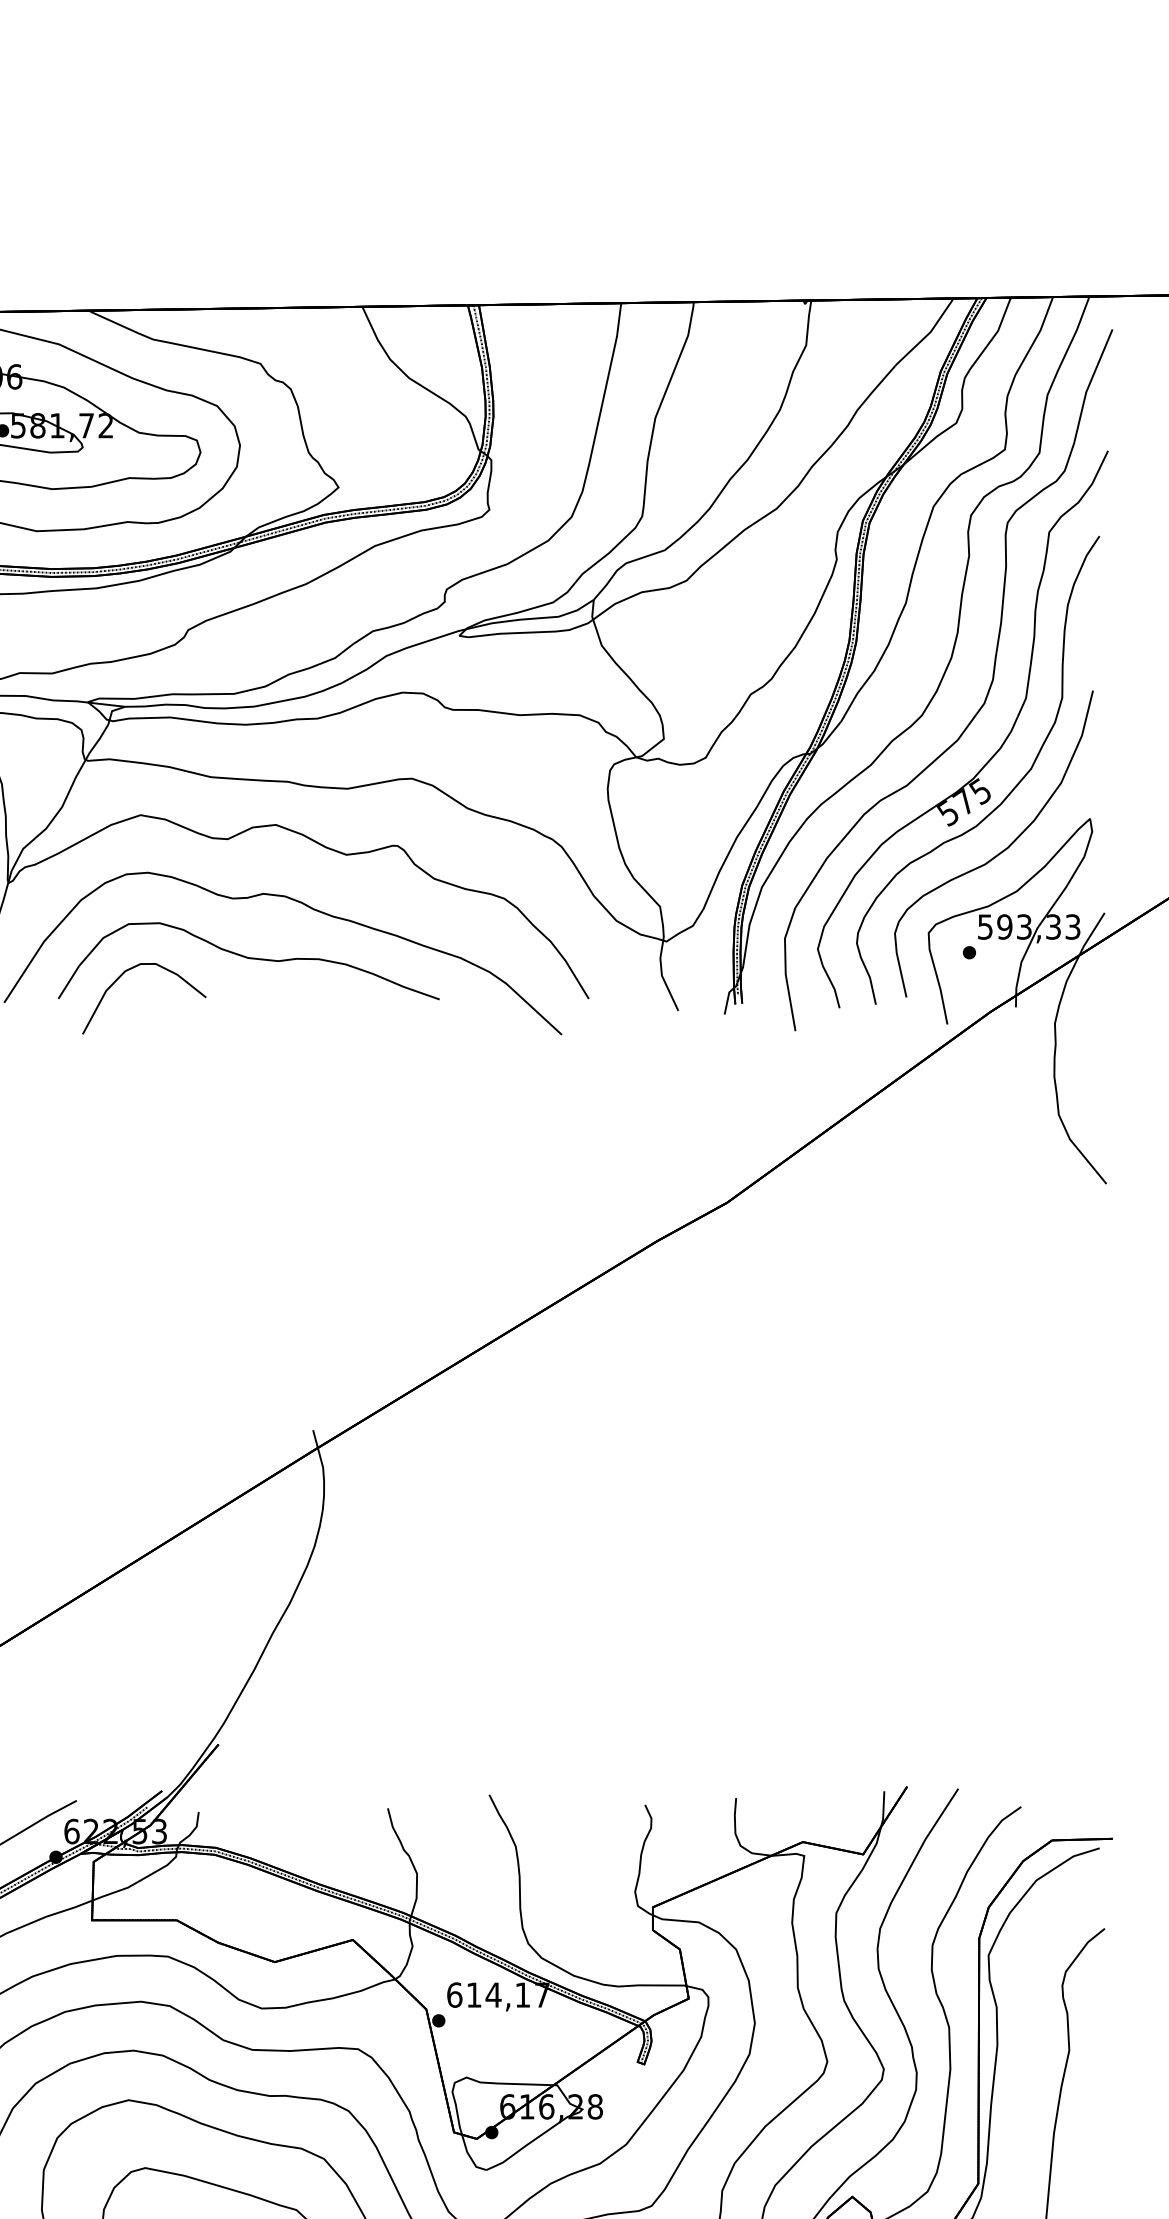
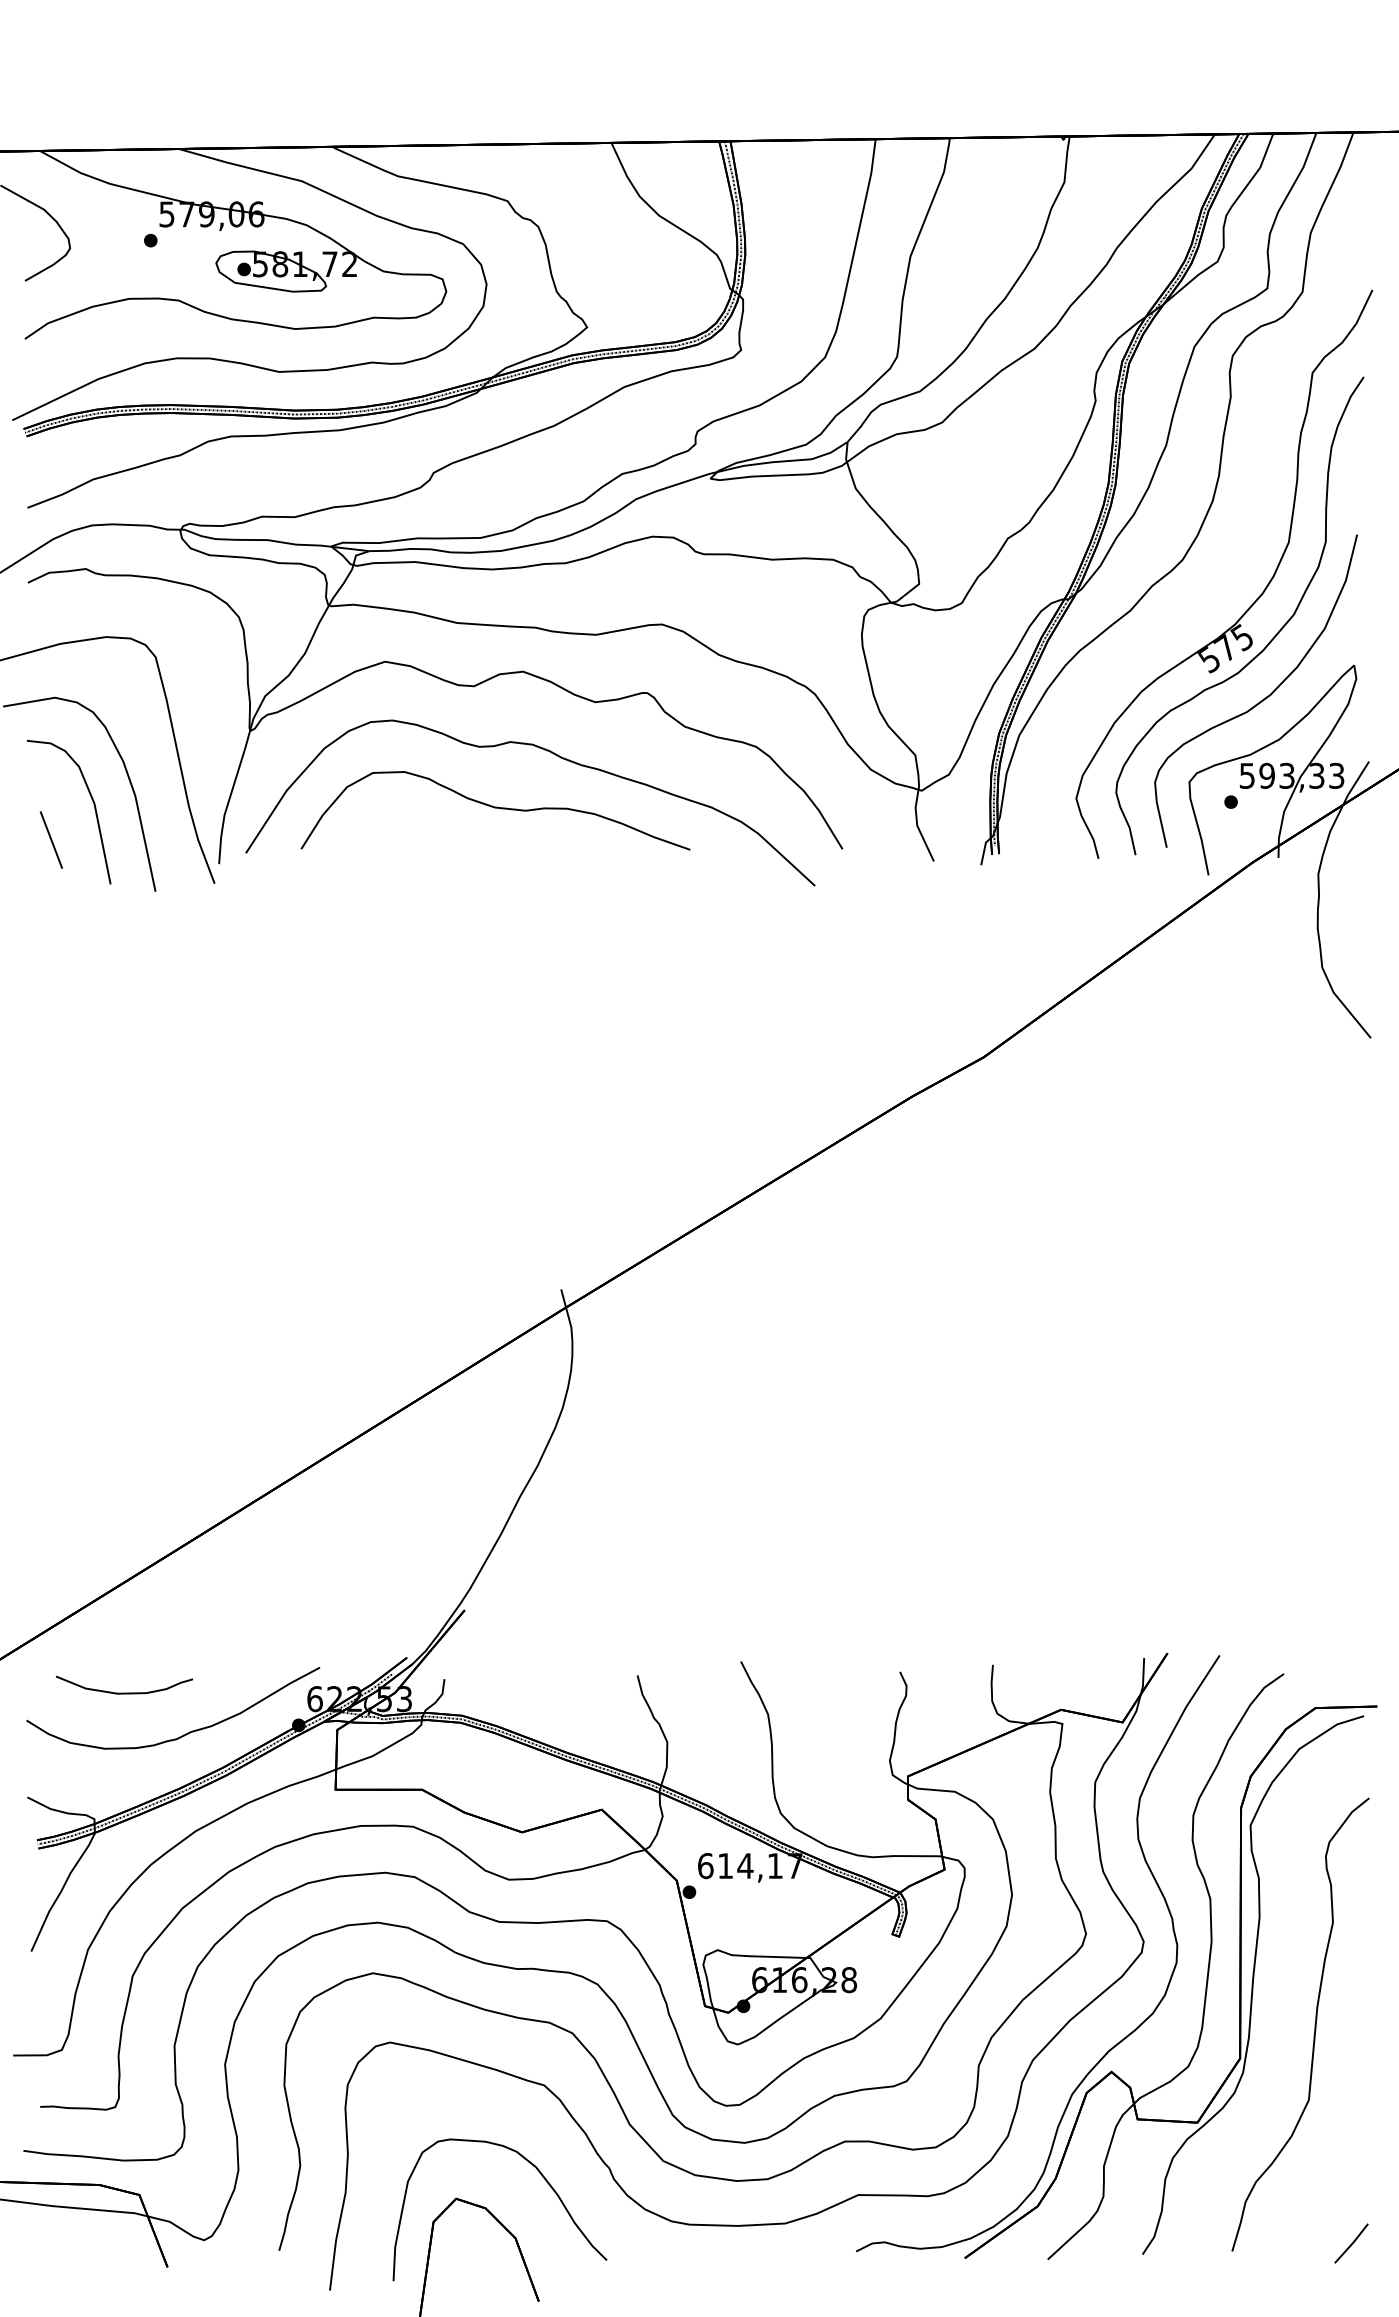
curve: (987, 691) -> (1249, 535), removed
curve: (129, 970) -> (373, 820), removed

